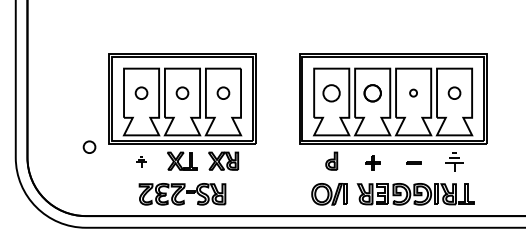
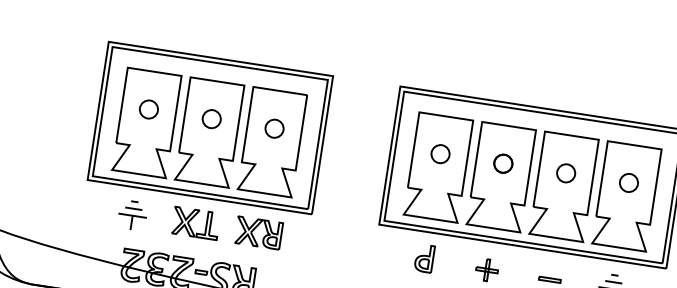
part: (331, 92) -> (440, 152), size x0.71
part: (372, 92) -> (503, 162), size x0.71
part: (413, 92) -> (566, 172), size x1.67
part: (89, 146) -> (56, 178), removed
part: (141, 161) -> (132, 214), size x1.67

